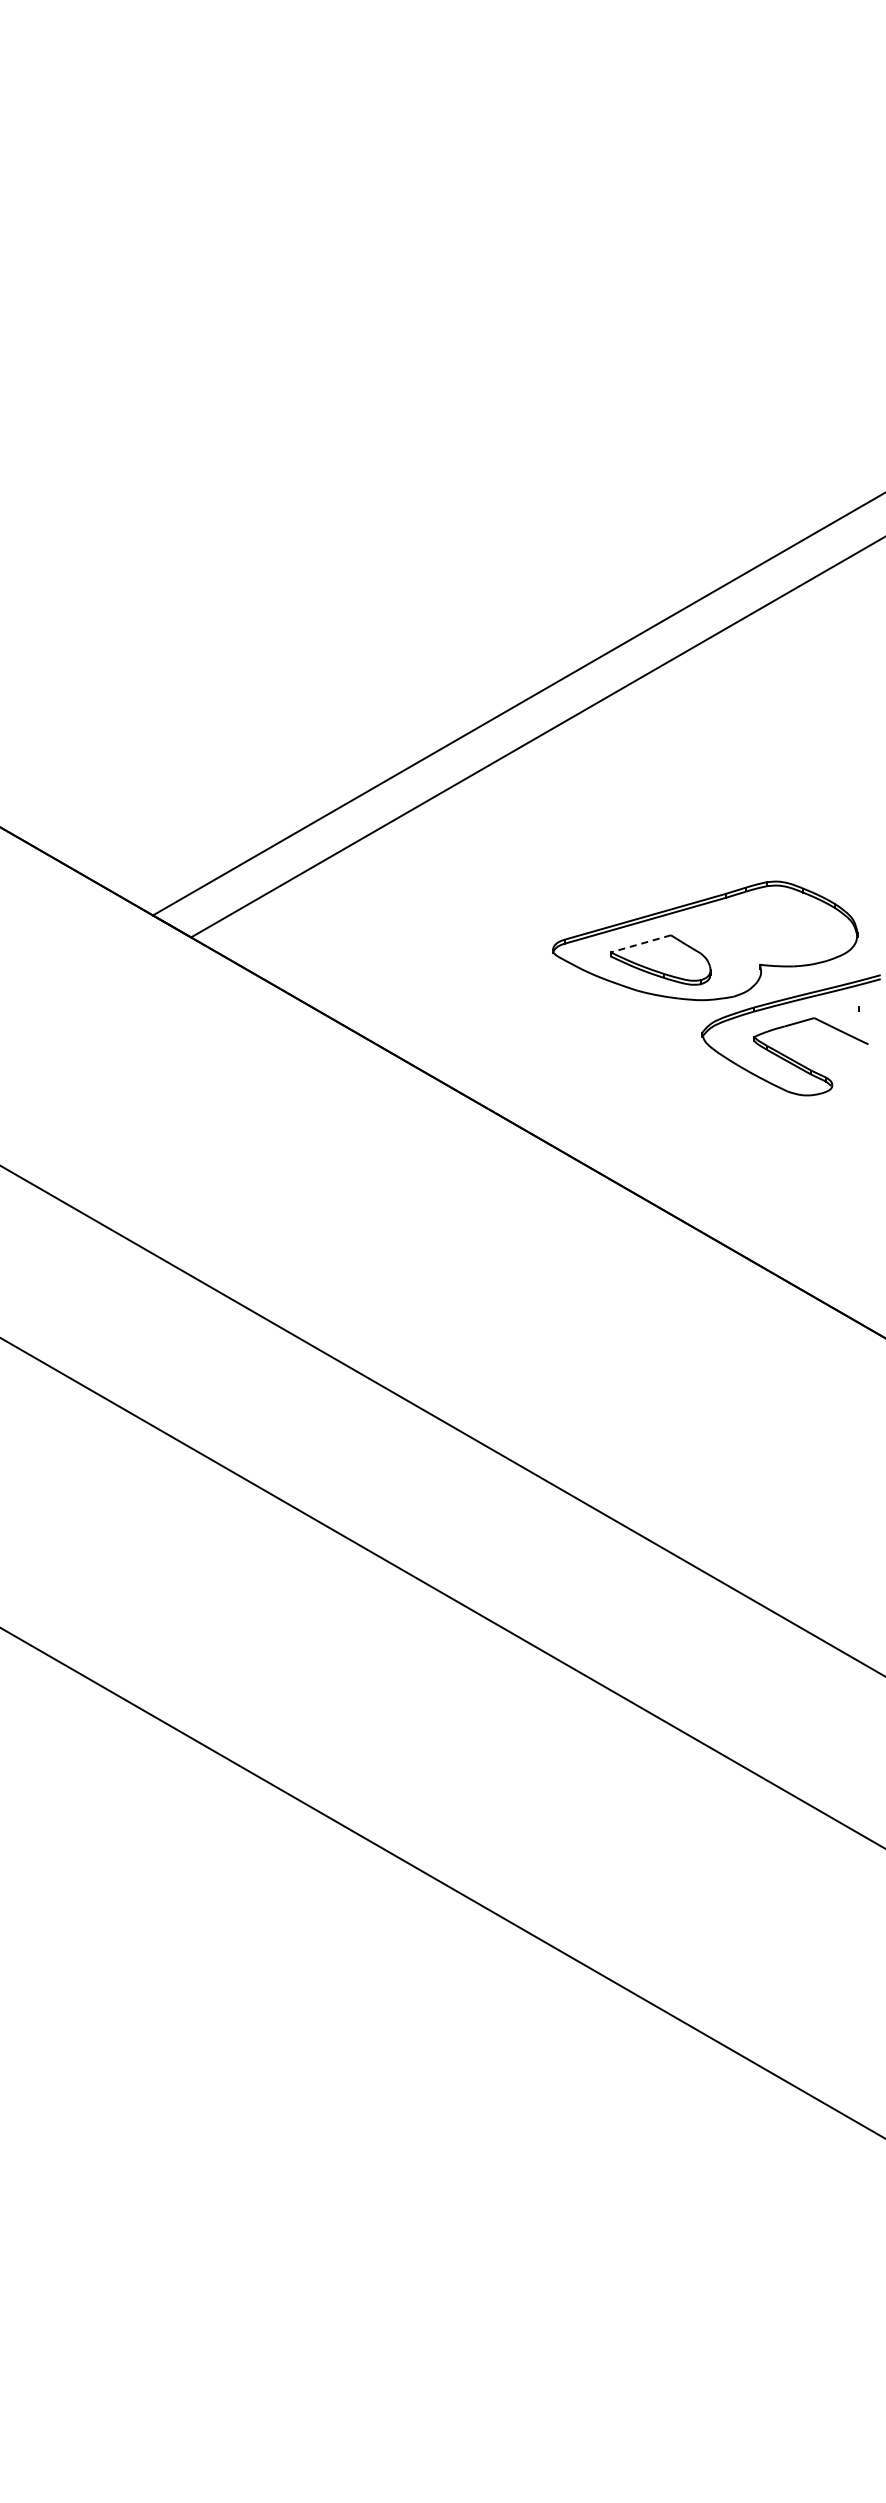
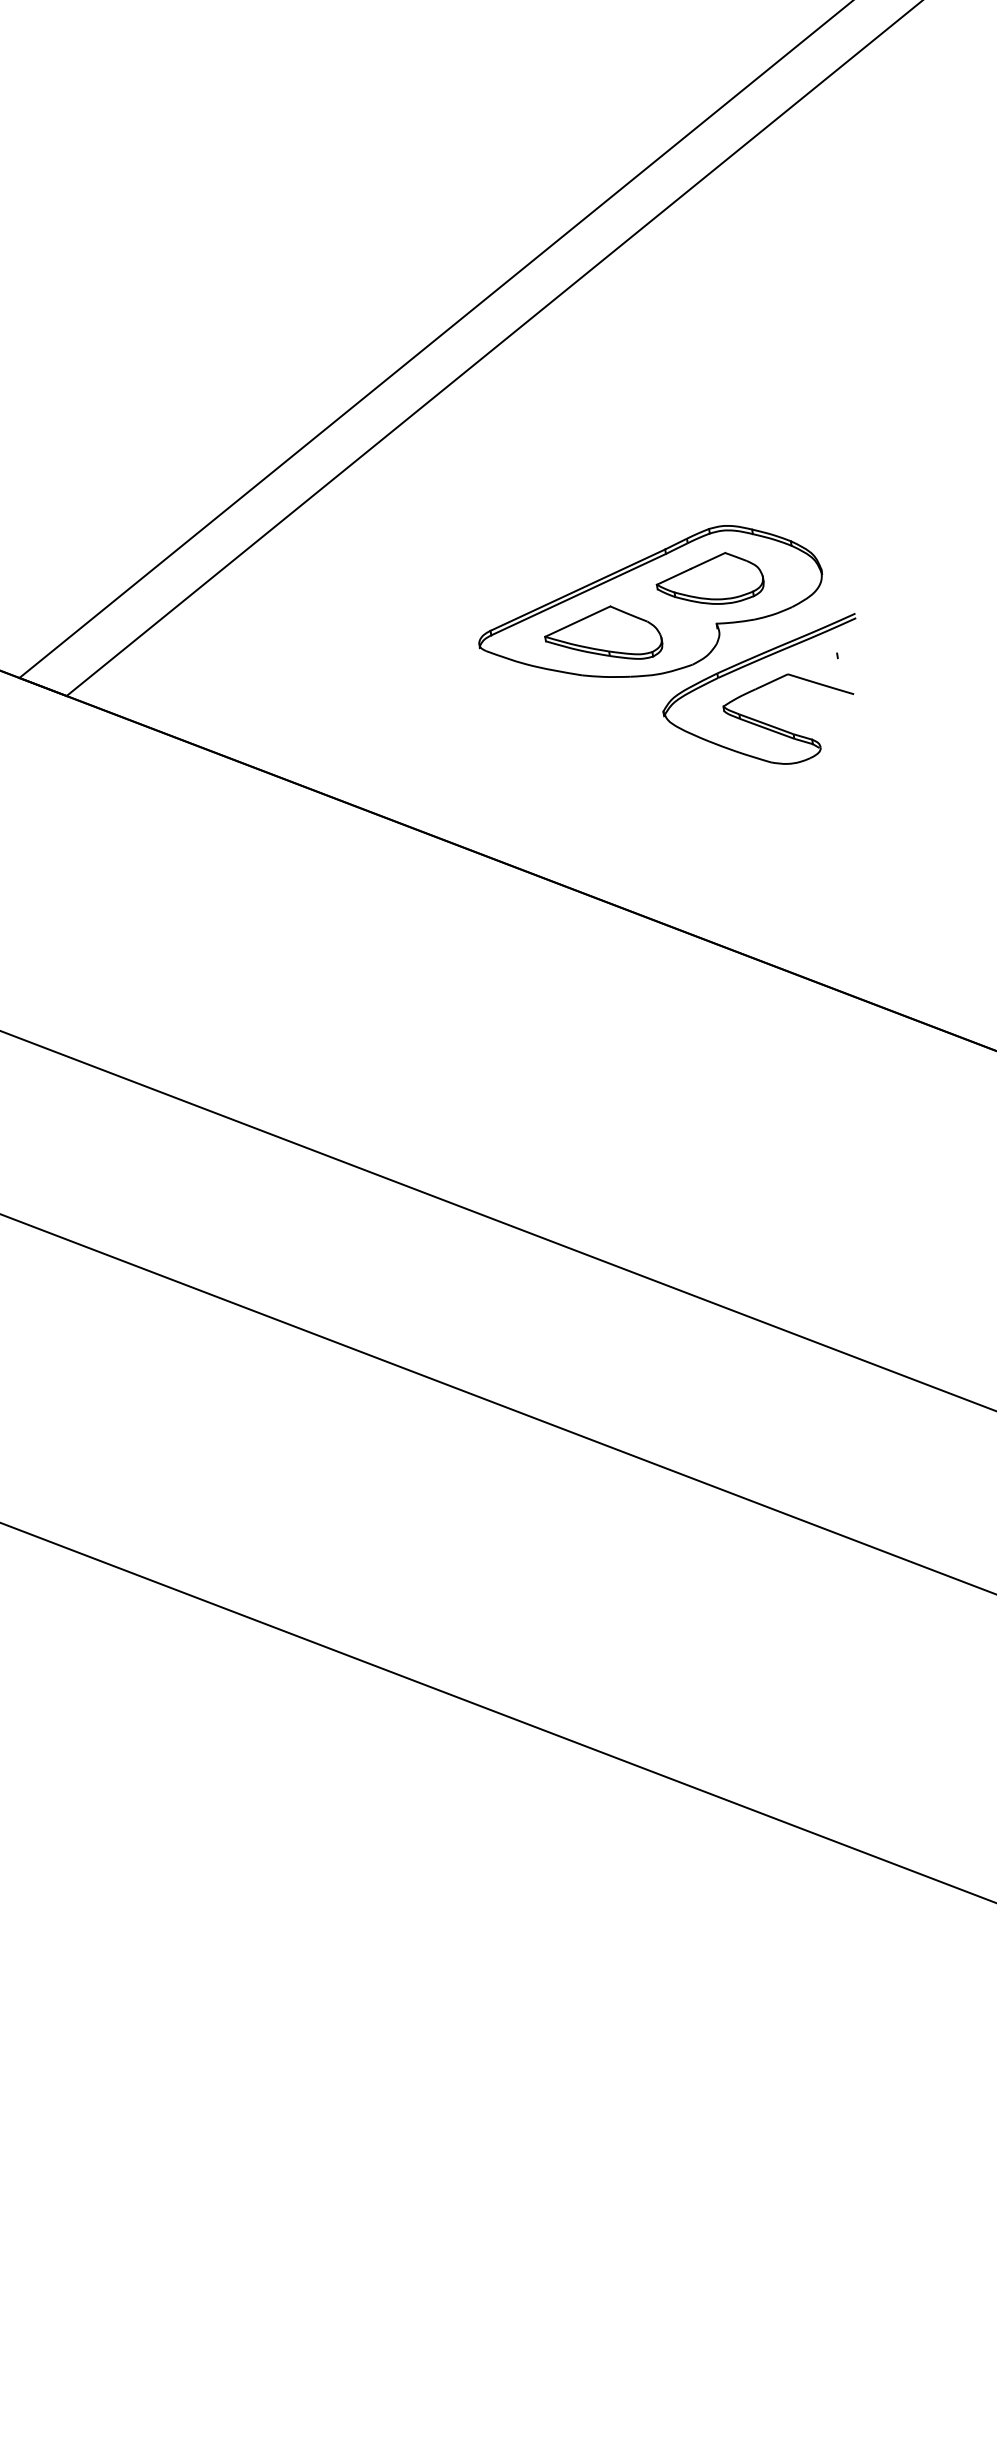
part: (759, 926) -> (709, 580), added
line: (640, 944) -> (577, 622), dashed -> solid

